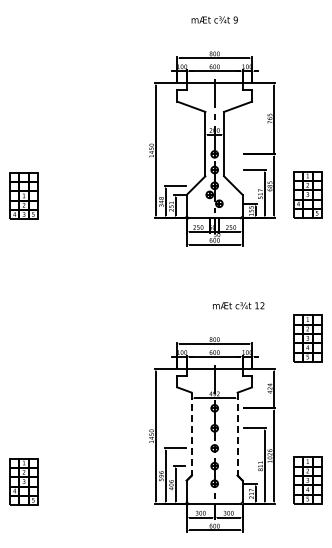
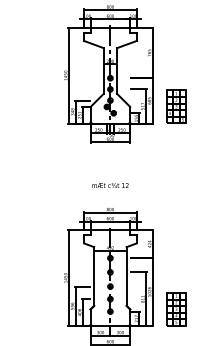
text: (238, 305) -> (110, 185), moved
part: (307, 338) -> (176, 208), removed
line: (191, 434) -> (93, 276), dashed -> solid
line: (237, 434) -> (126, 276), dashed -> solid

